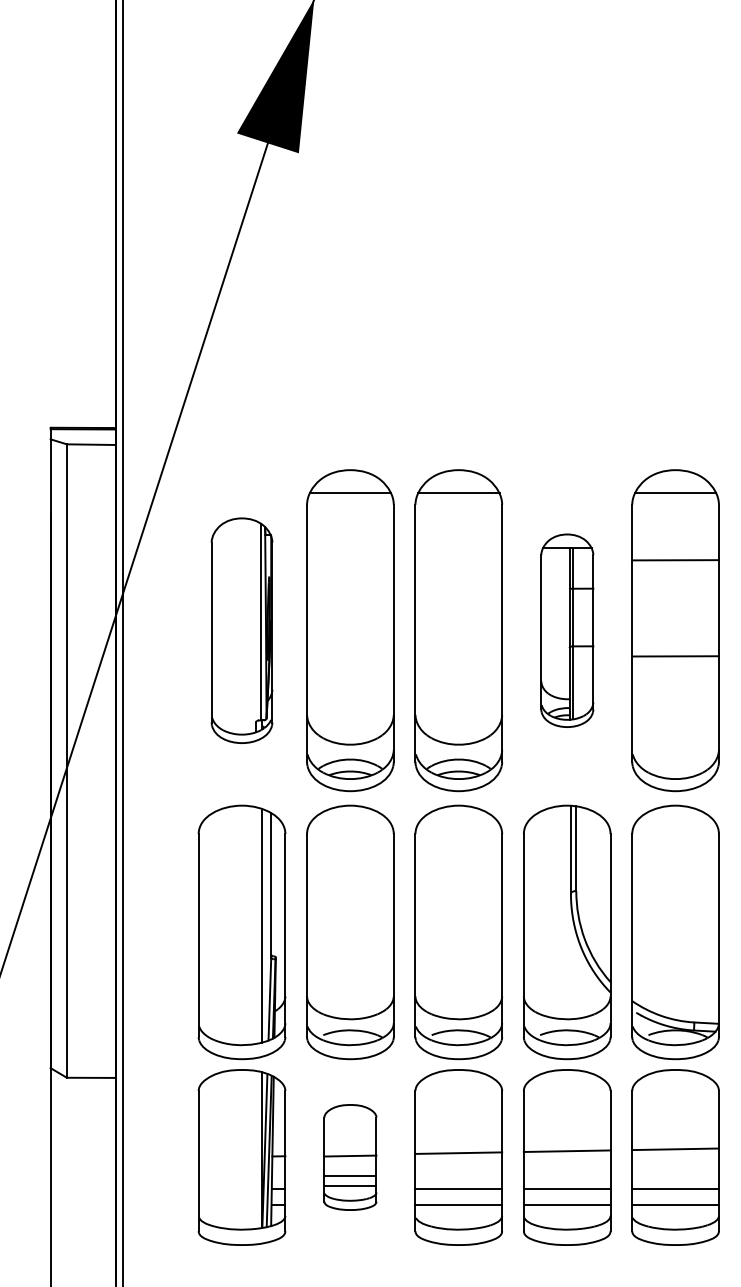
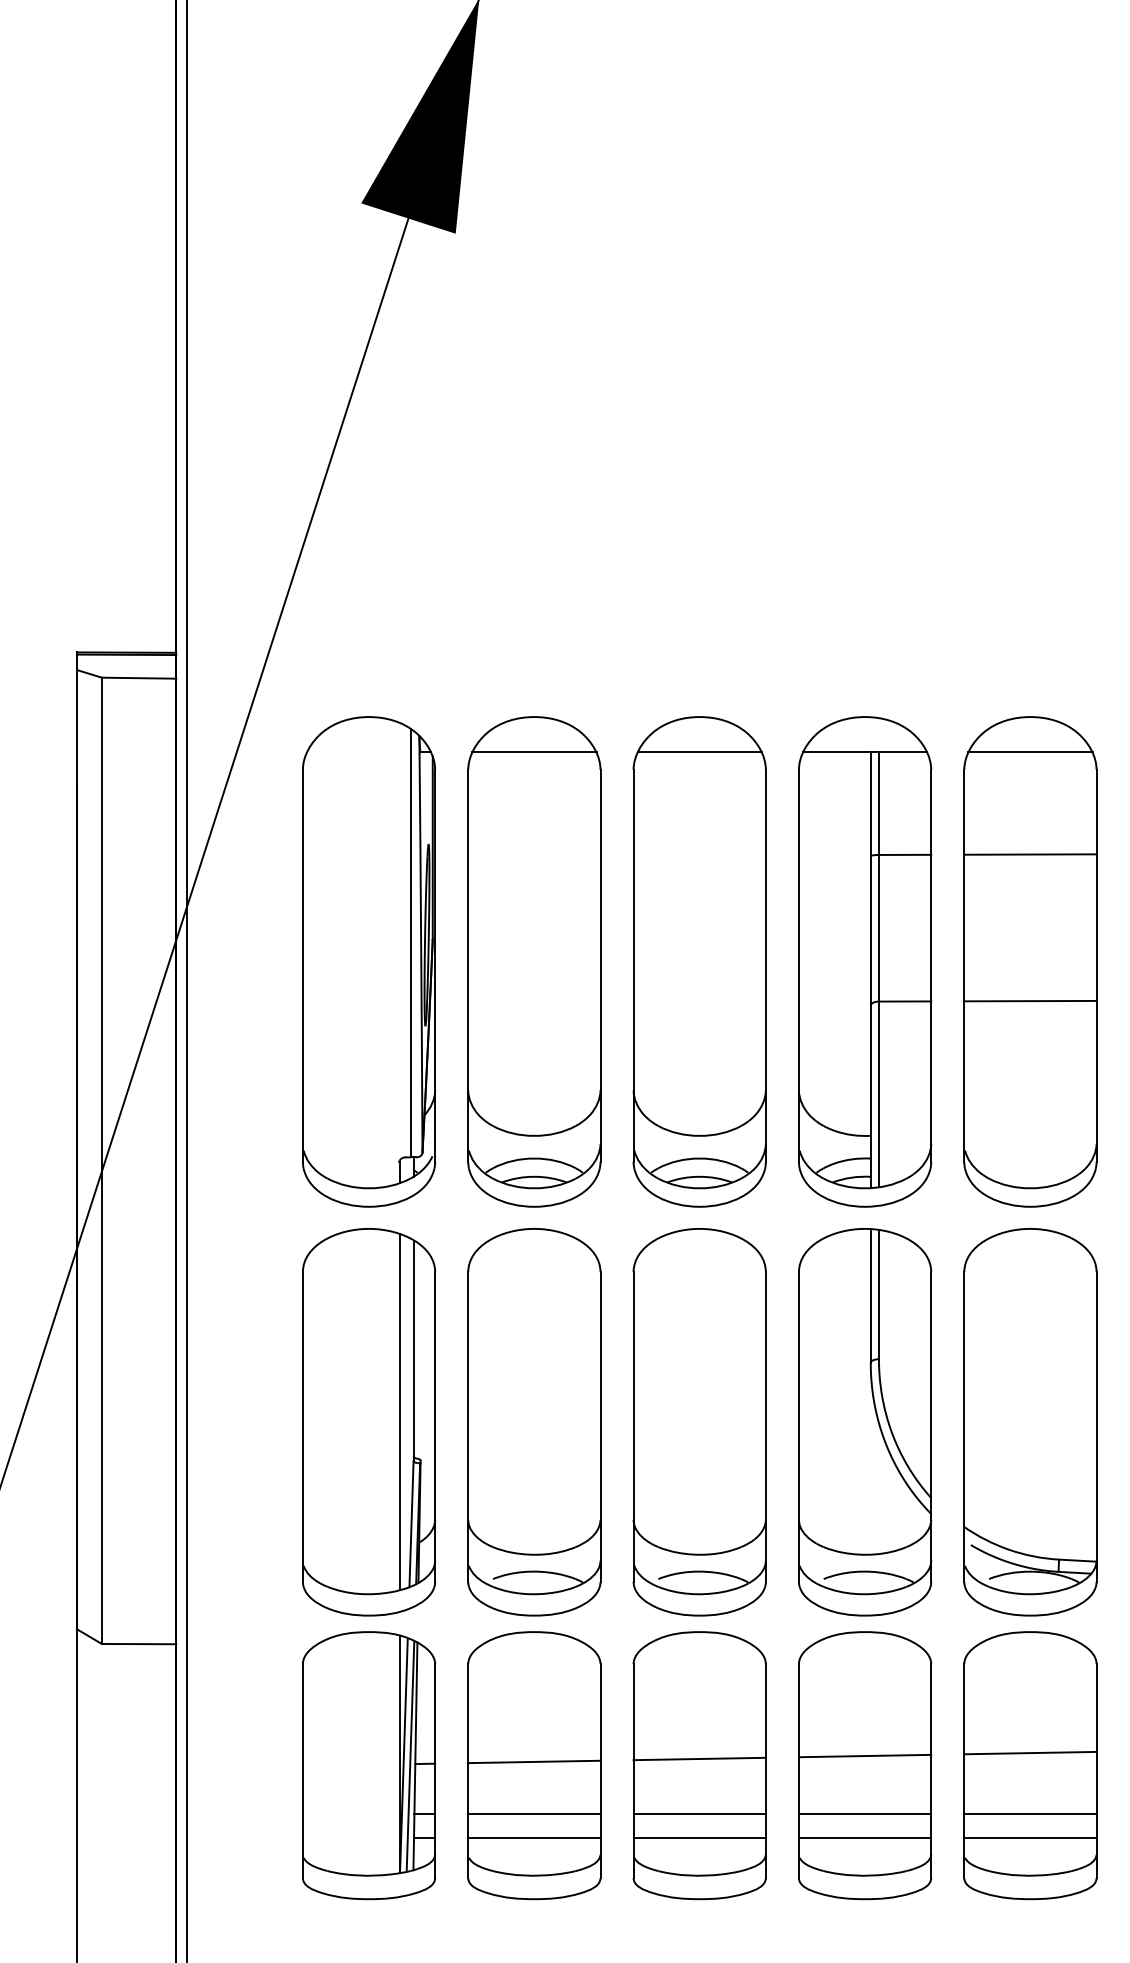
part: (241, 630) -> (368, 961), size x1.43
part: (567, 630) -> (865, 961), size x1.67
part: (350, 1157) -> (534, 1765), size x1.67

